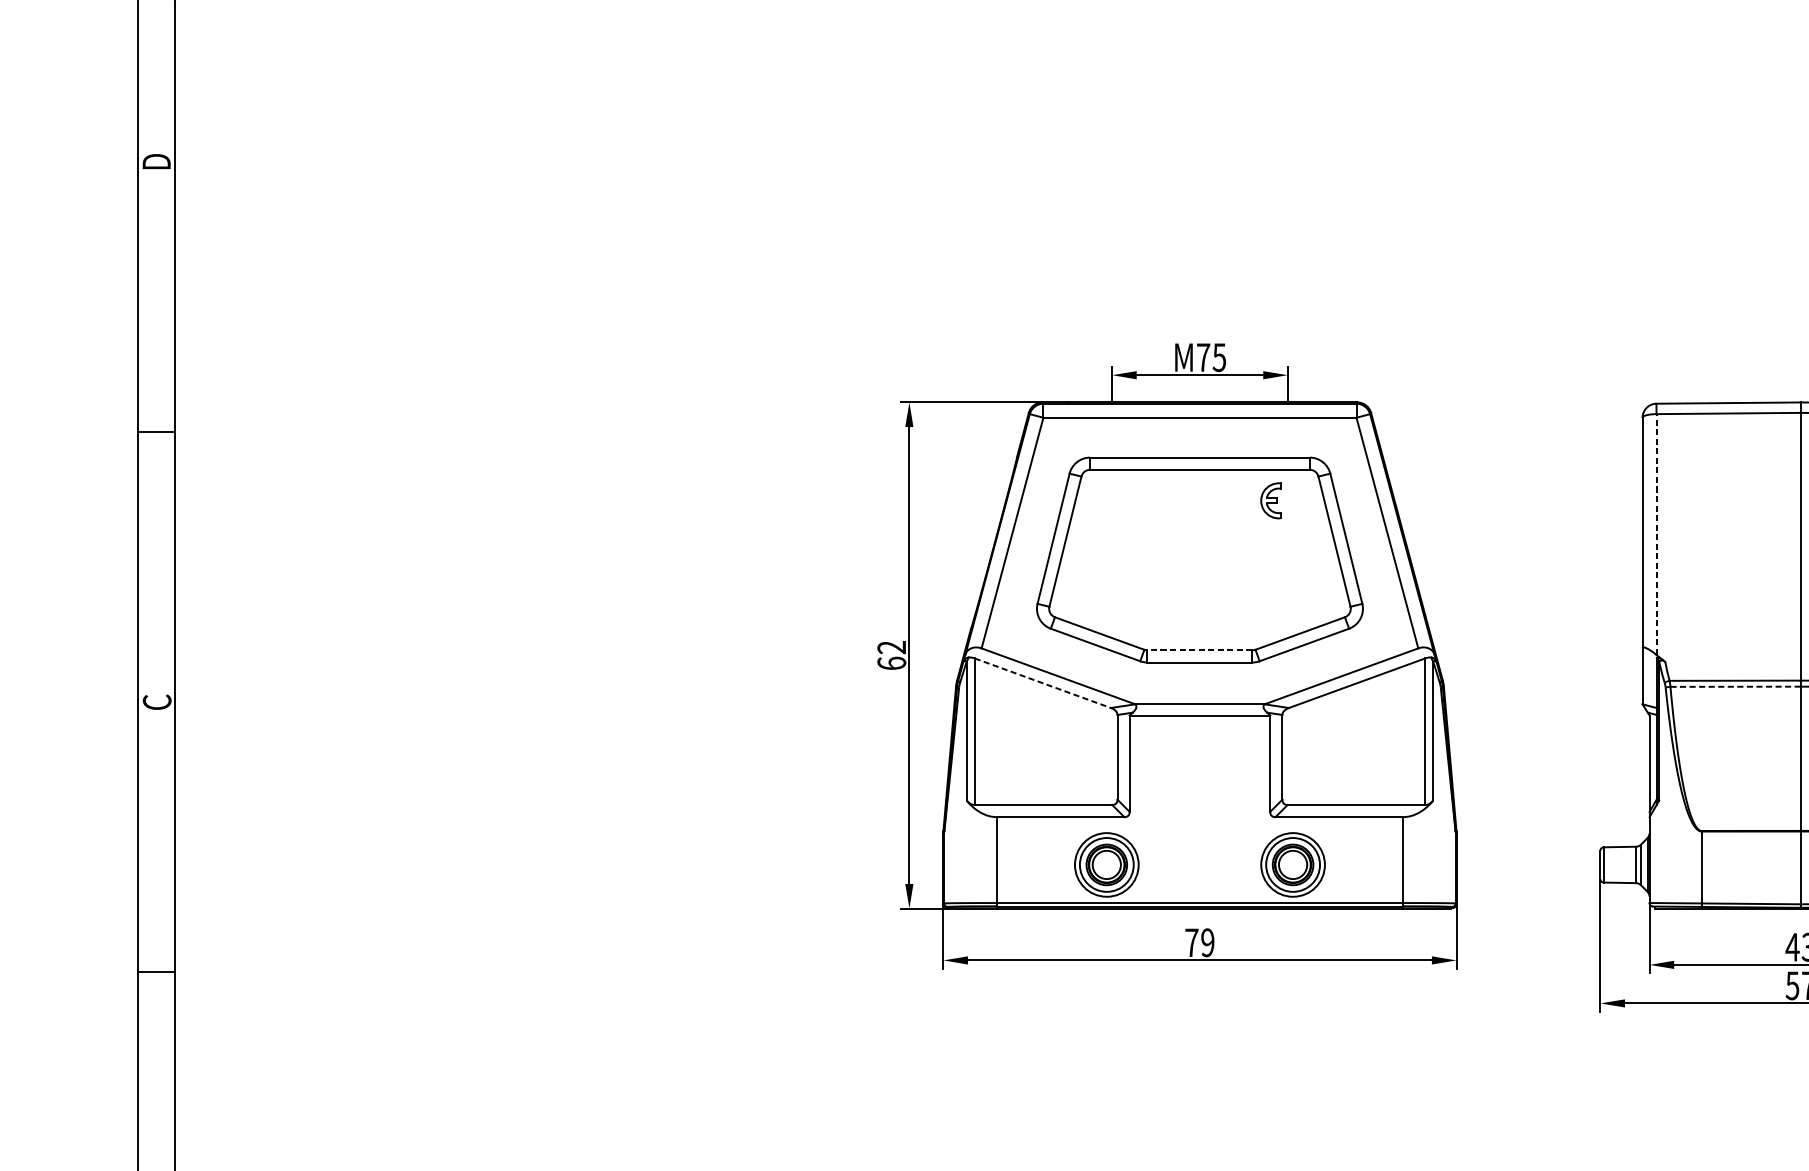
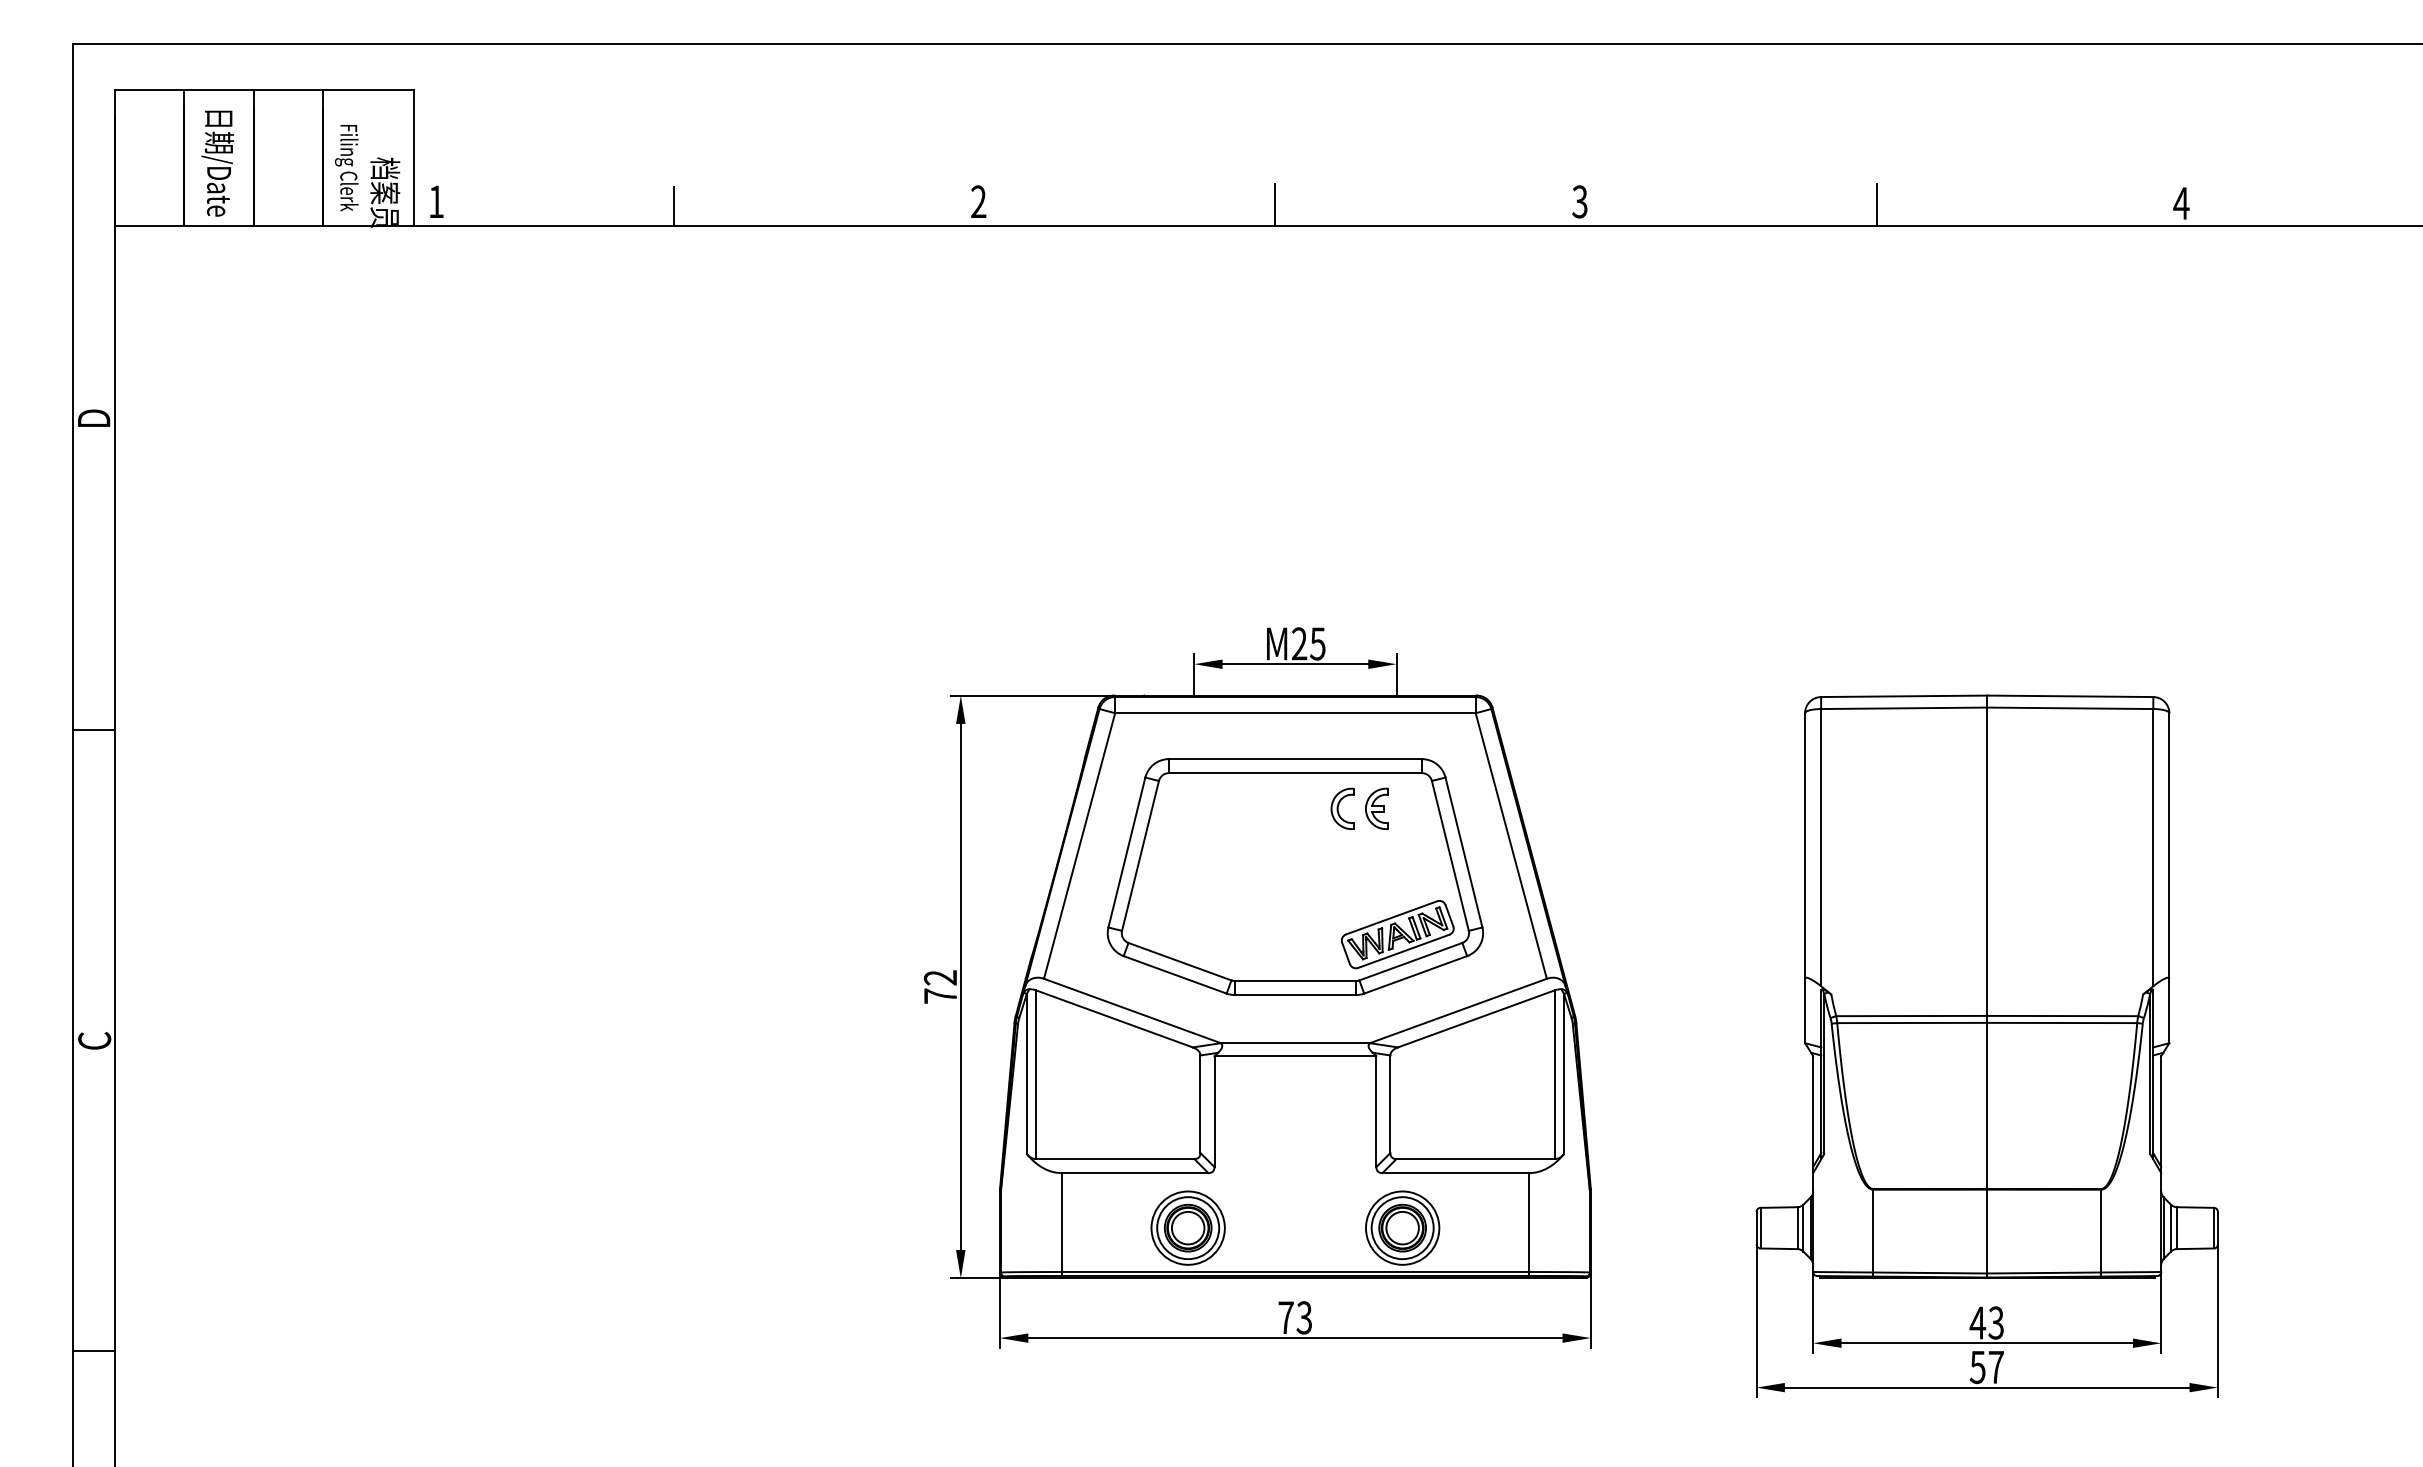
text: (1203, 357) -> (1299, 643), M75 -> M25
part: (1240, 500) -> (1342, 808), added
line: (1656, 534) -> (1821, 847), dashed -> solid
part: (1288, 609) -> (1397, 934), added
line: (1199, 650) -> (1294, 981), dashed -> solid
text: (891, 662) -> (940, 995), 62 -> 72
line: (1042, 683) -> (1114, 1019), dashed -> solid
line: (1735, 686) -> (1912, 1022), dashed -> solid
text: (1206, 942) -> (1303, 1317), 79 -> 73

